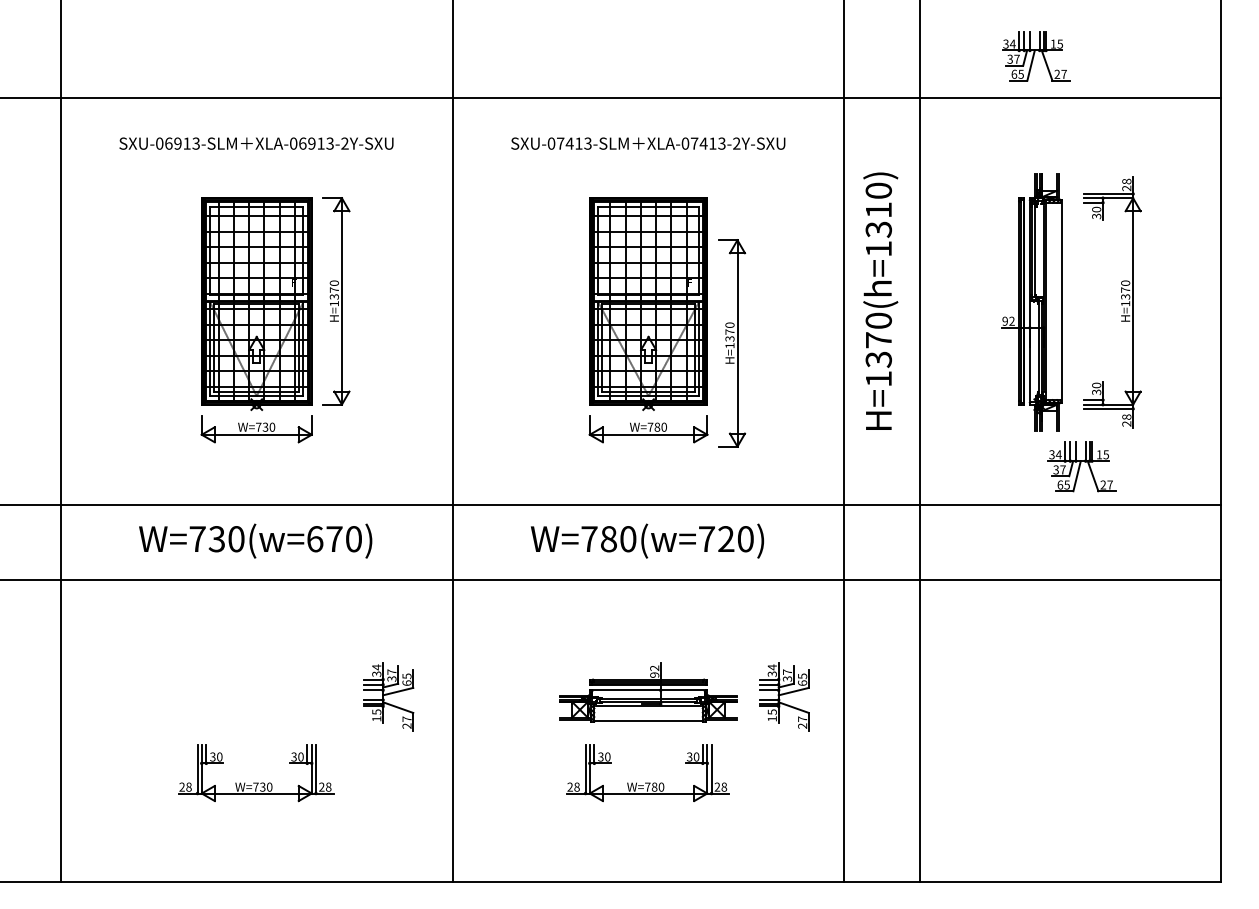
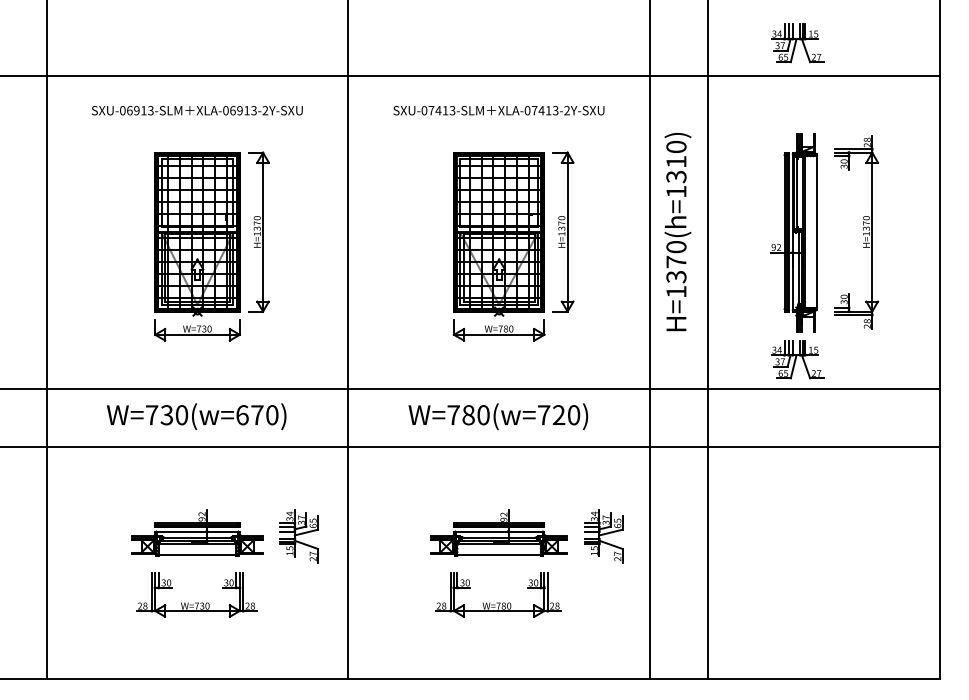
part: (732, 343) -> (563, 232), moved
part: (1081, 466) -> (797, 359), moved
part: (256, 692) -> (197, 533), added

